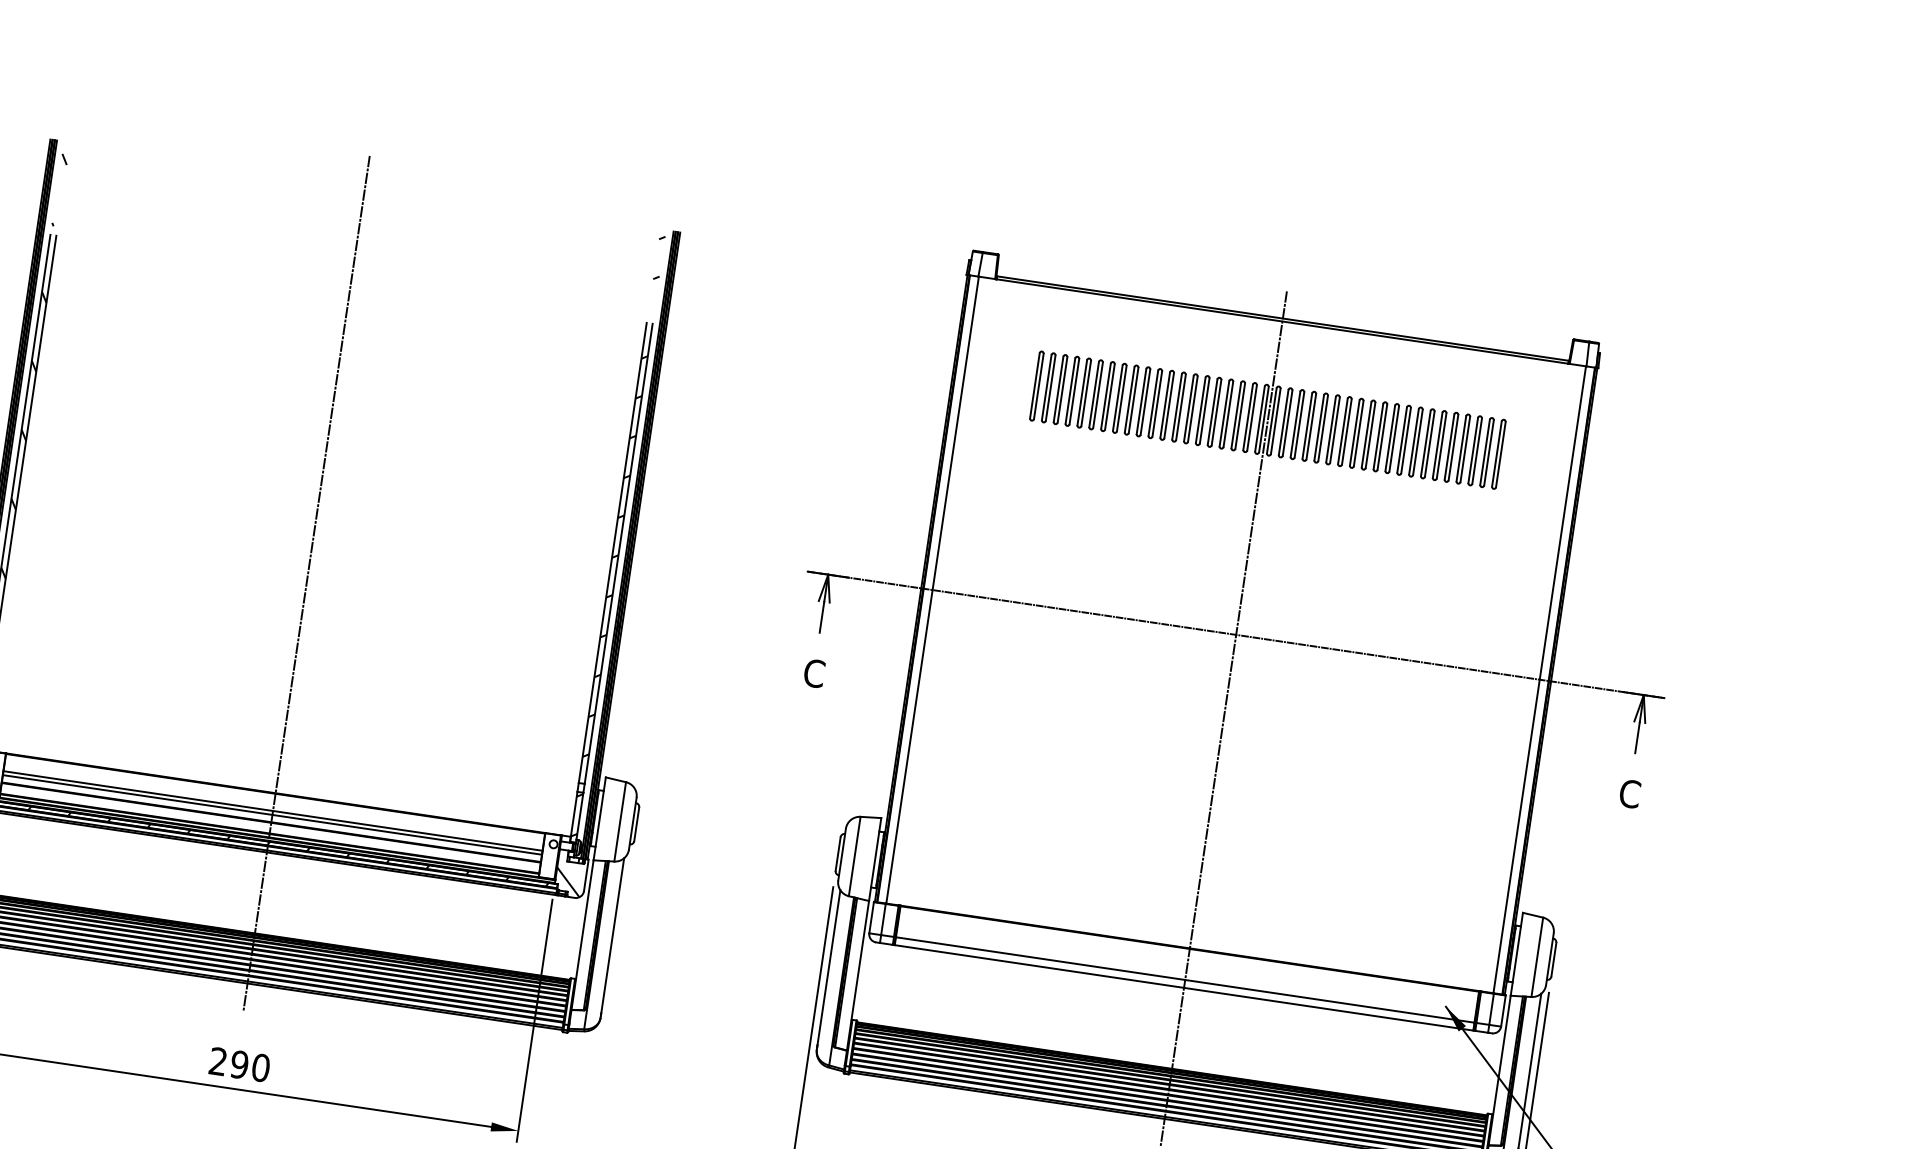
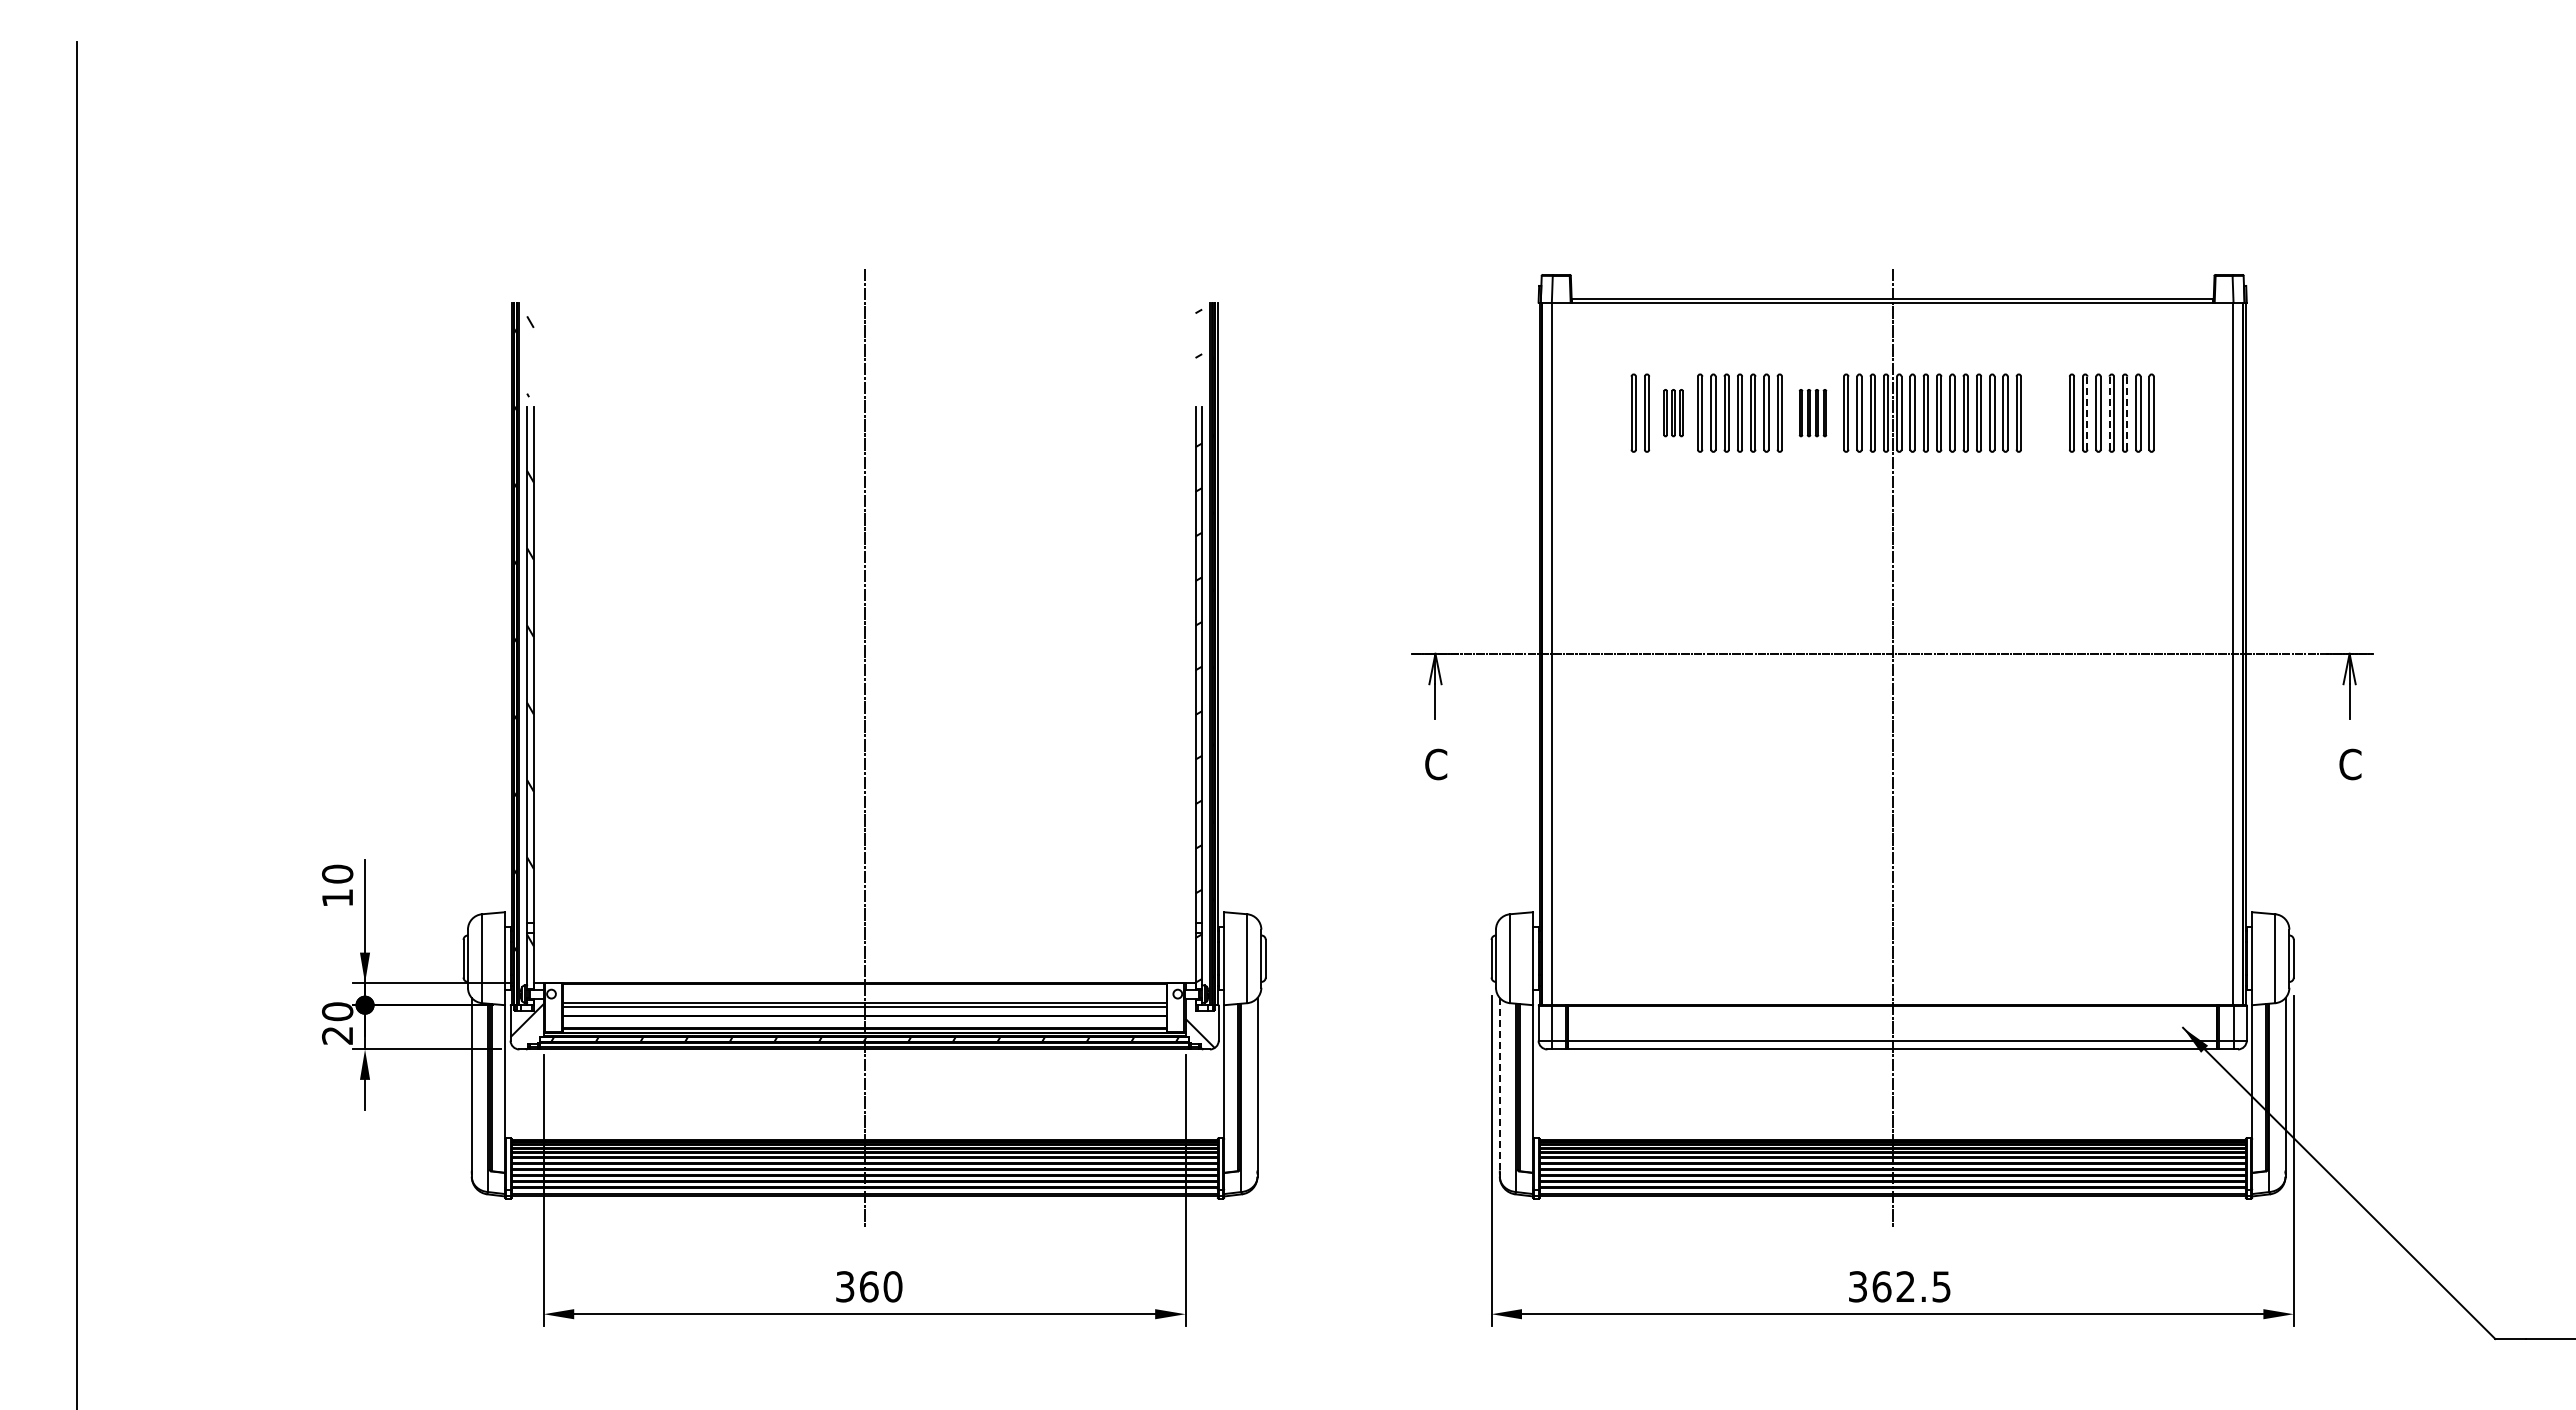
part: (1072, 390) -> (1673, 412), size x0.6
part: (1196, 409) -> (1812, 412), size x0.6
part: (1404, 439) -> (2045, 412), removed
line: (1441, 446) -> (2087, 413), solid -> dashed
line: (1461, 449) -> (2109, 413), solid -> dashed
line: (1477, 451) -> (2127, 413), solid -> dashed
line: (828, 967) -> (1499, 1084), solid -> dashed
text: (229, 1062) -> (857, 1286), 290 -> 360

